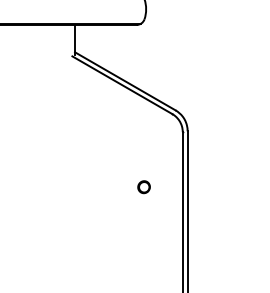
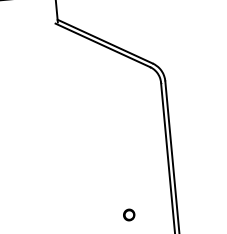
part: (143, 187) -> (128, 215), moved

